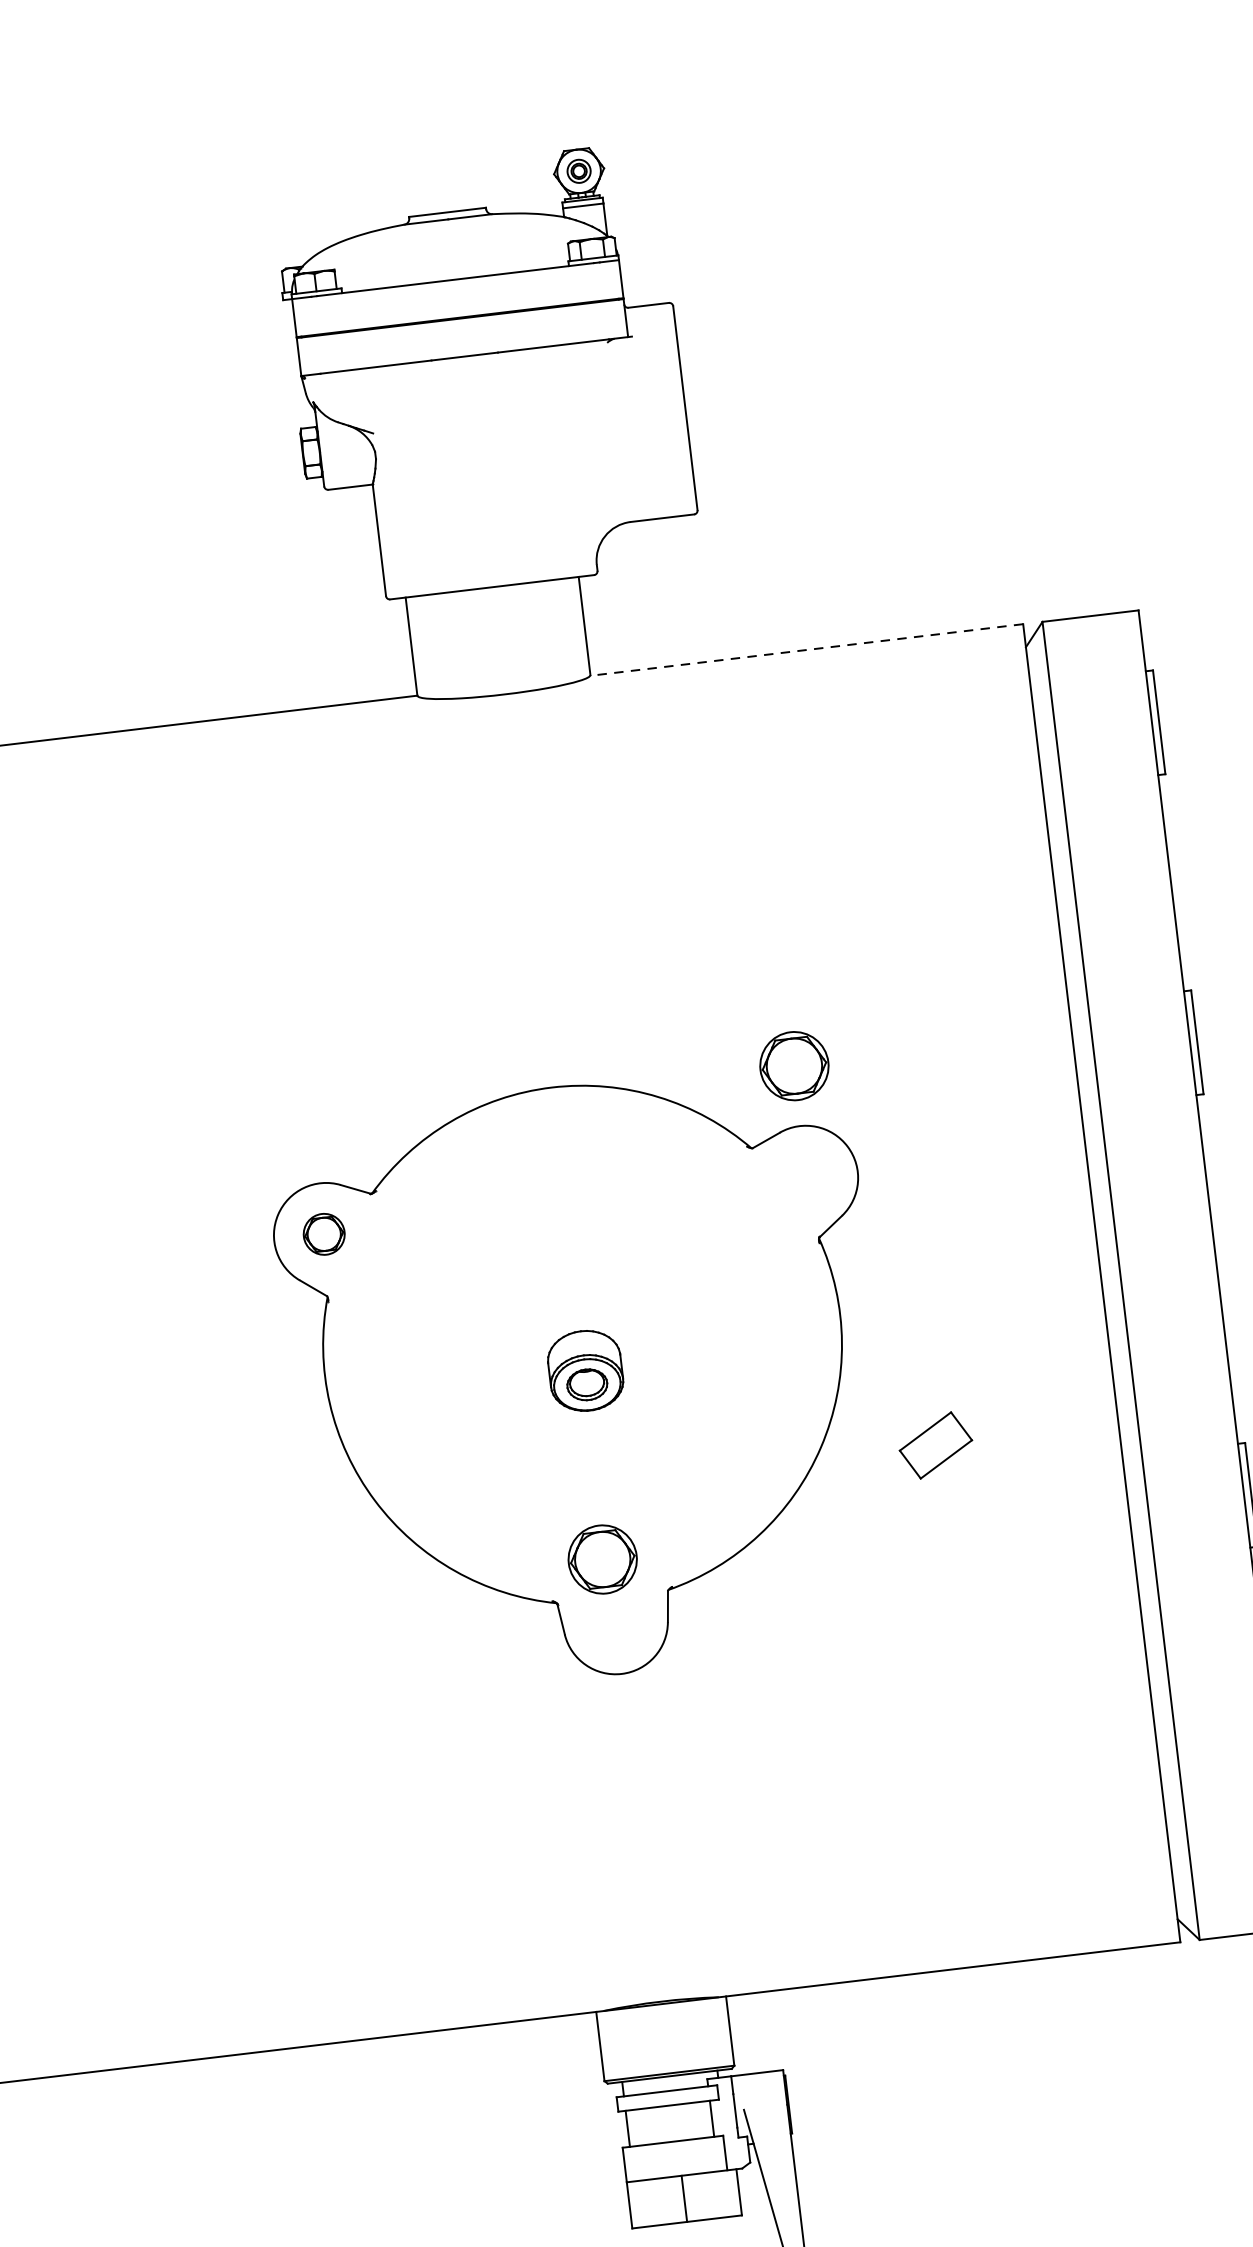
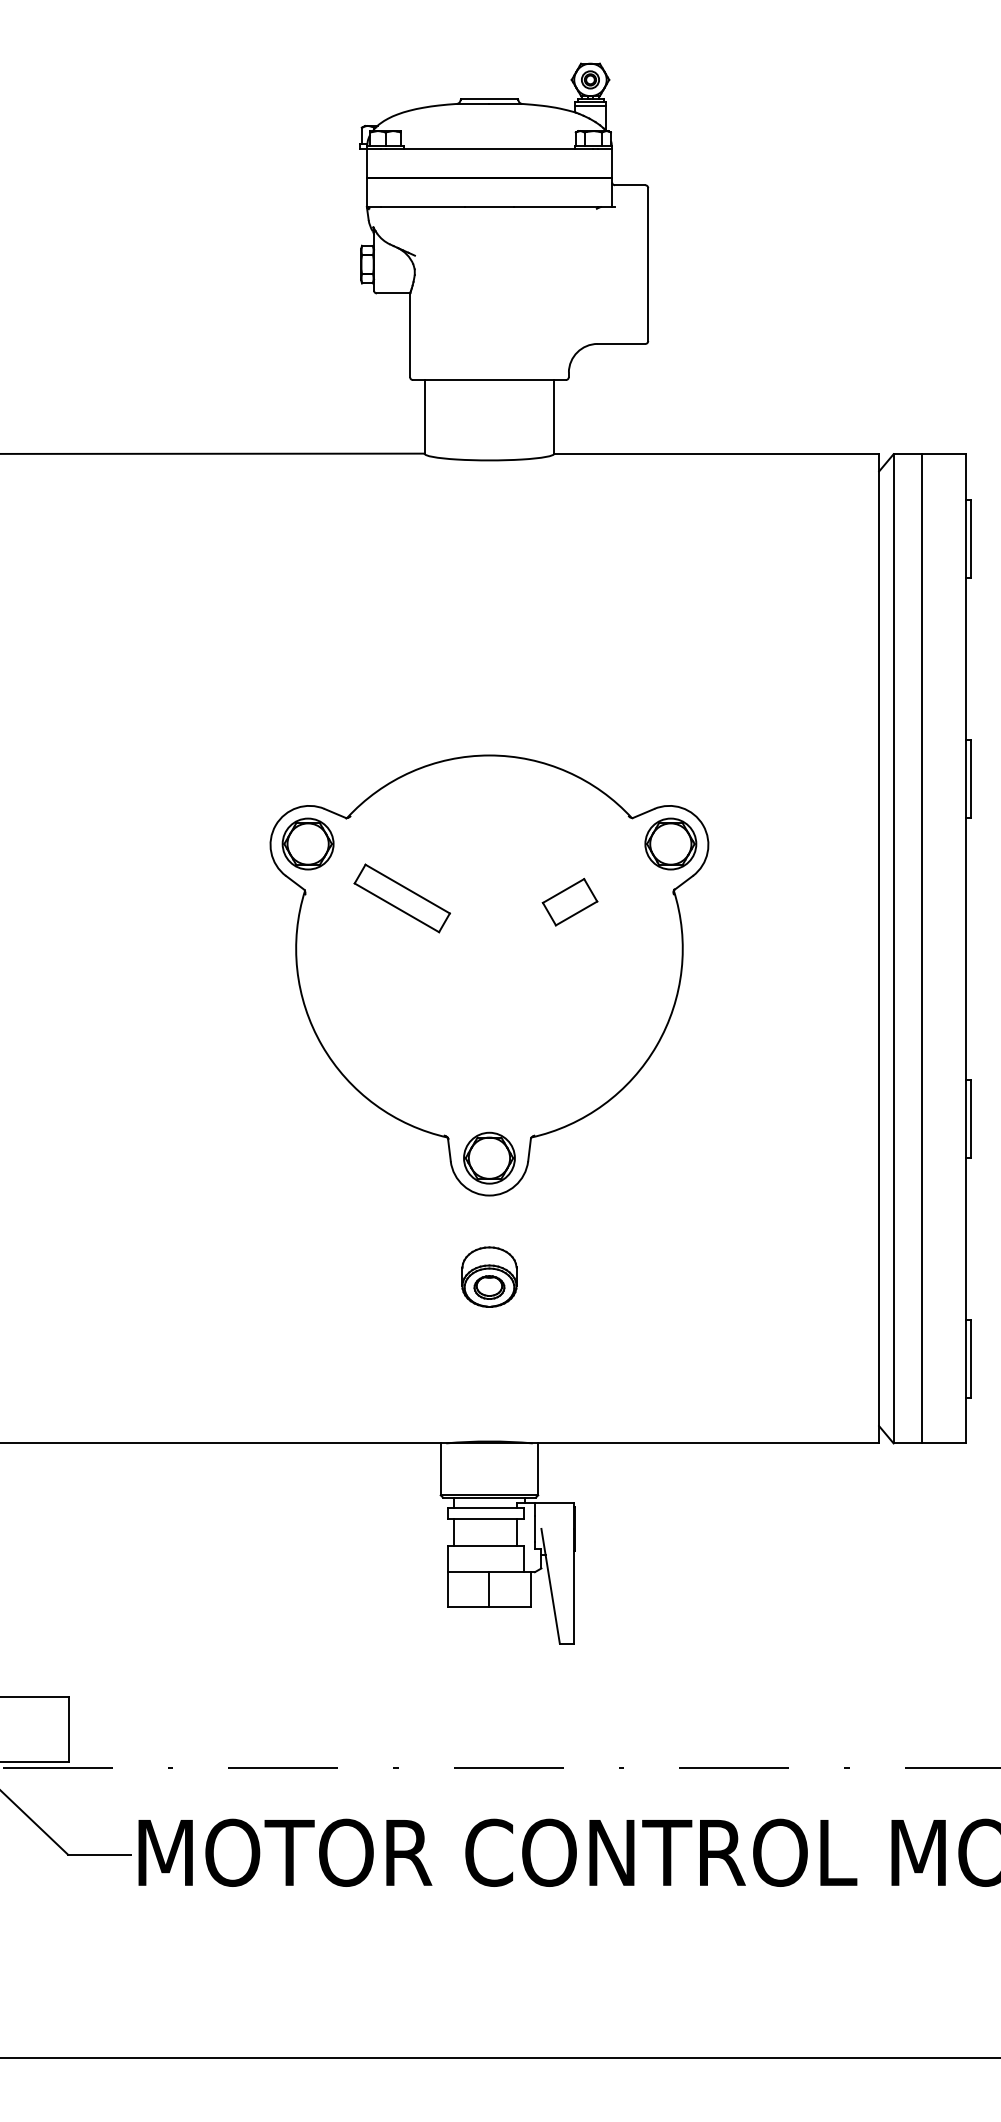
line: (806, 650) -> (716, 454), dashed -> solid
part: (793, 1065) -> (670, 843), moved
part: (323, 1233) -> (307, 843), size x1.67
line: (1159, 1275) -> (922, 948), added
part: (457, 1292) -> (401, 898), added
part: (585, 1370) -> (489, 1276), moved
part: (935, 1445) -> (569, 902), moved
part: (602, 1558) -> (489, 1157), moved

